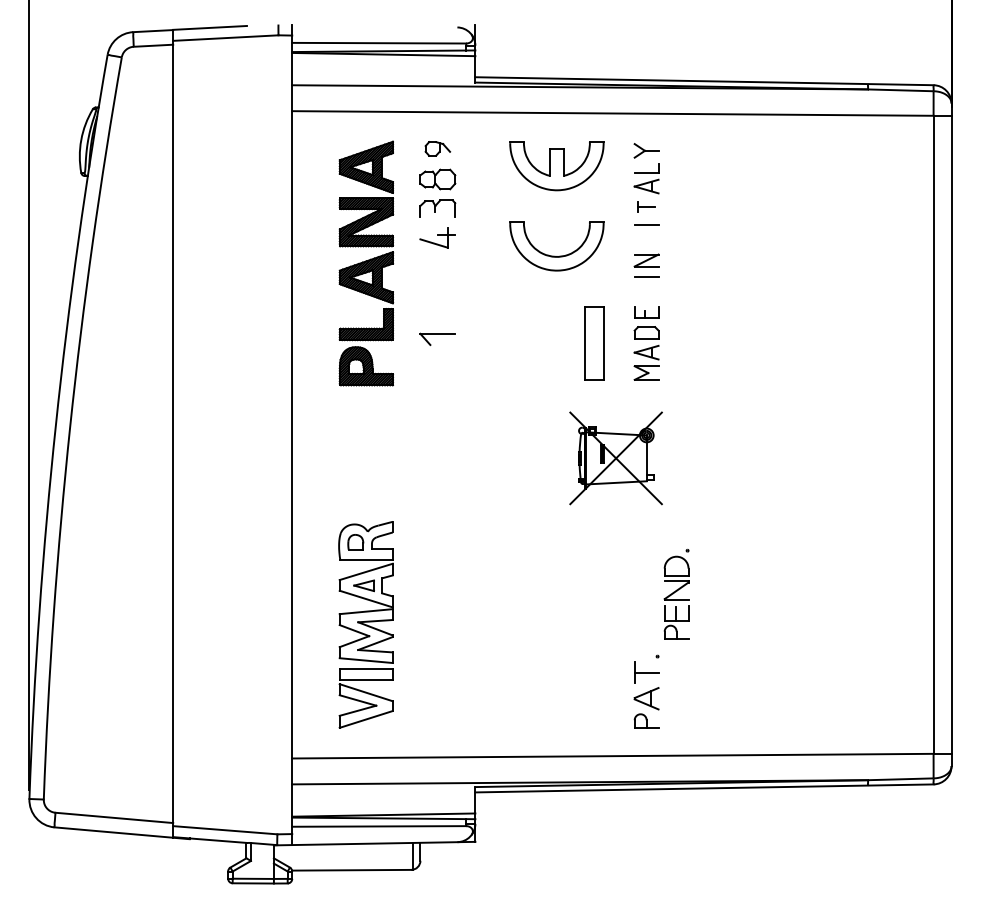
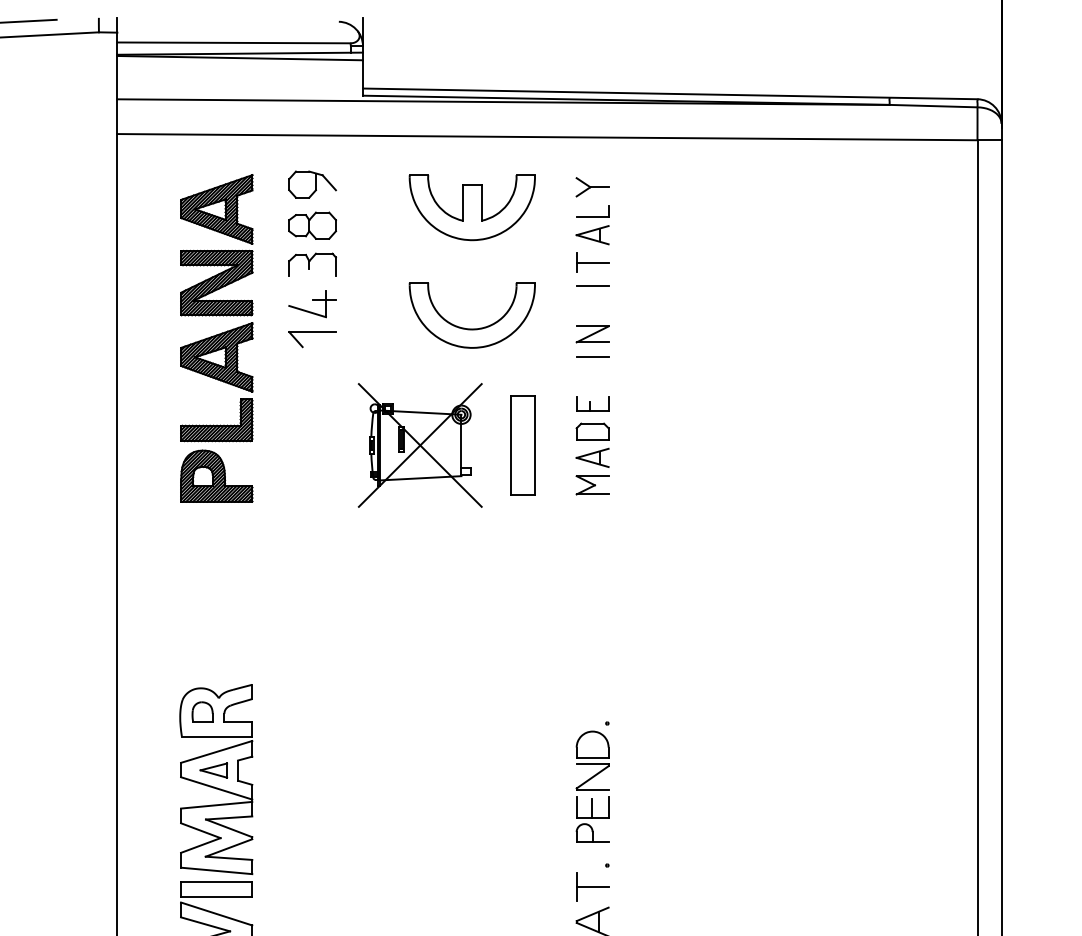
part: (437, 148) -> (312, 184), size x1.43
part: (646, 206) -> (592, 261), size x1.43
part: (437, 339) -> (312, 339), moved
part: (615, 458) -> (419, 445), moved
part: (676, 593) -> (592, 780), moved

